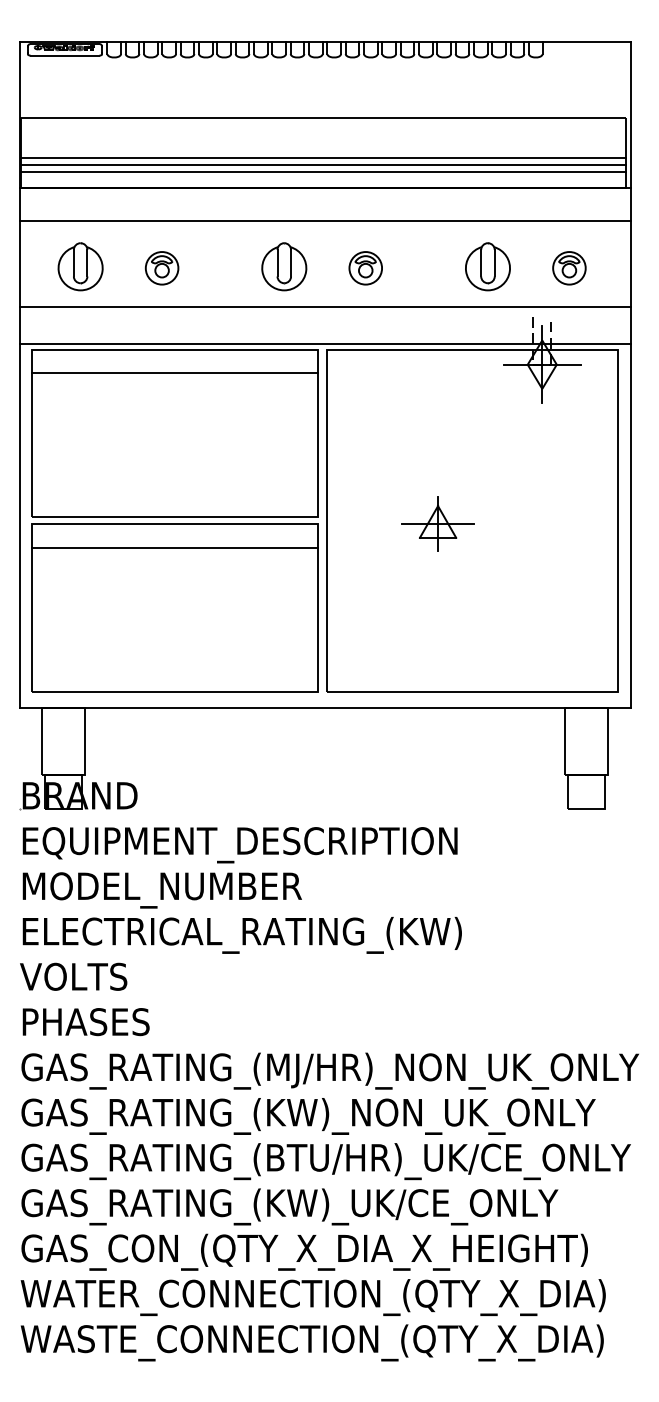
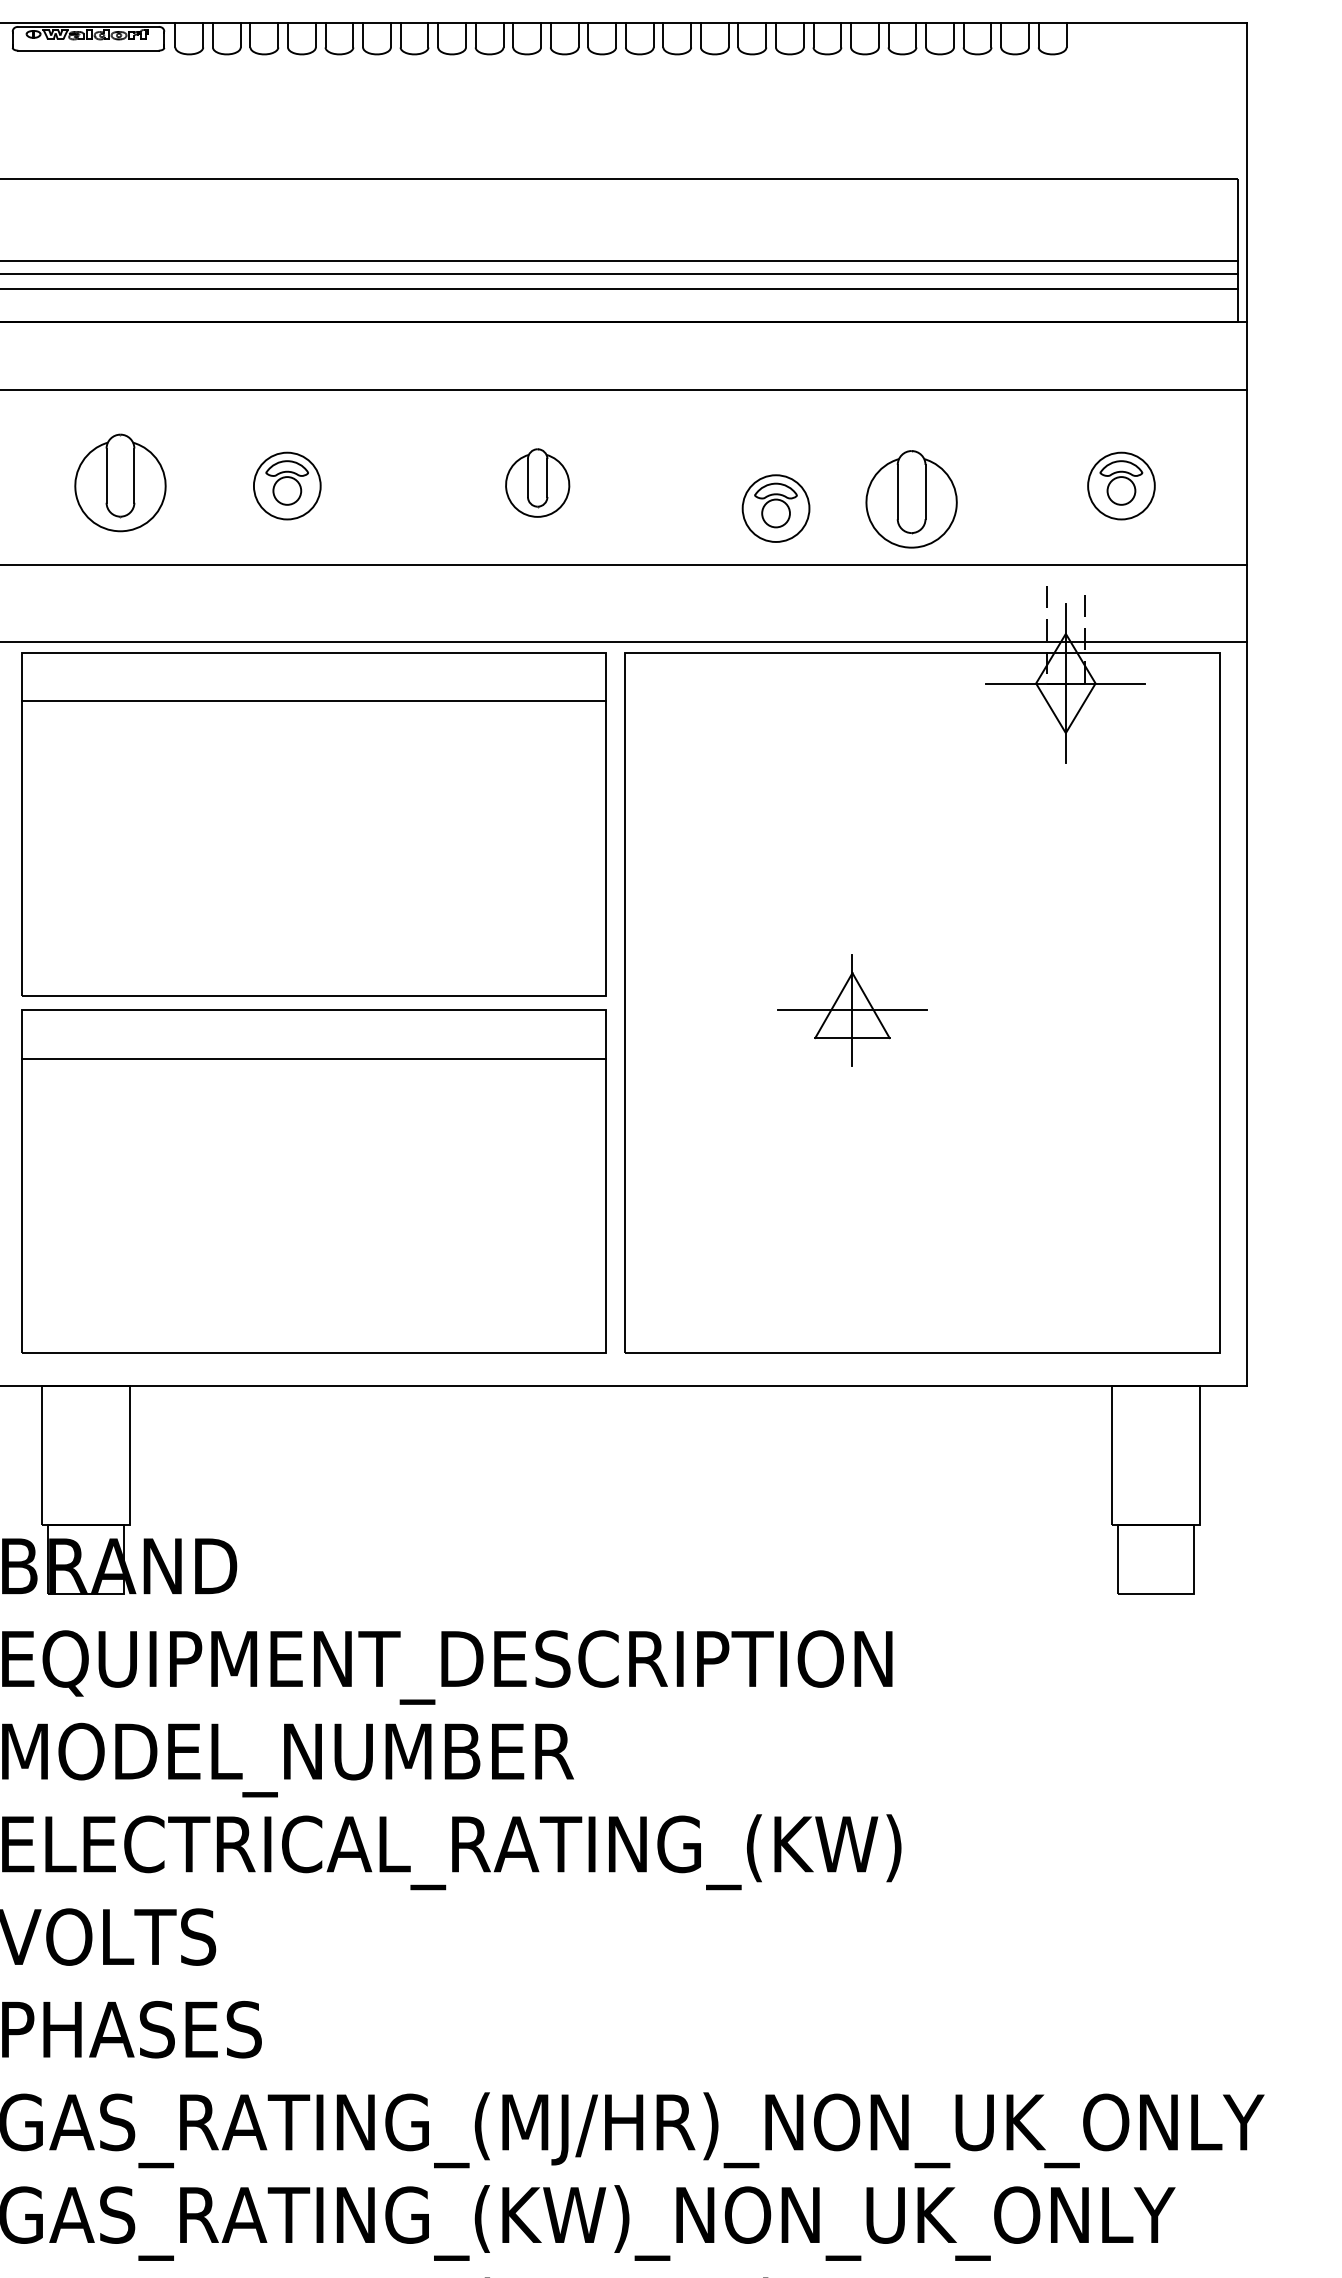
part: (284, 266) -> (537, 482), size x0.7
part: (487, 266) -> (910, 498), moved
part: (365, 268) -> (775, 508), moved

